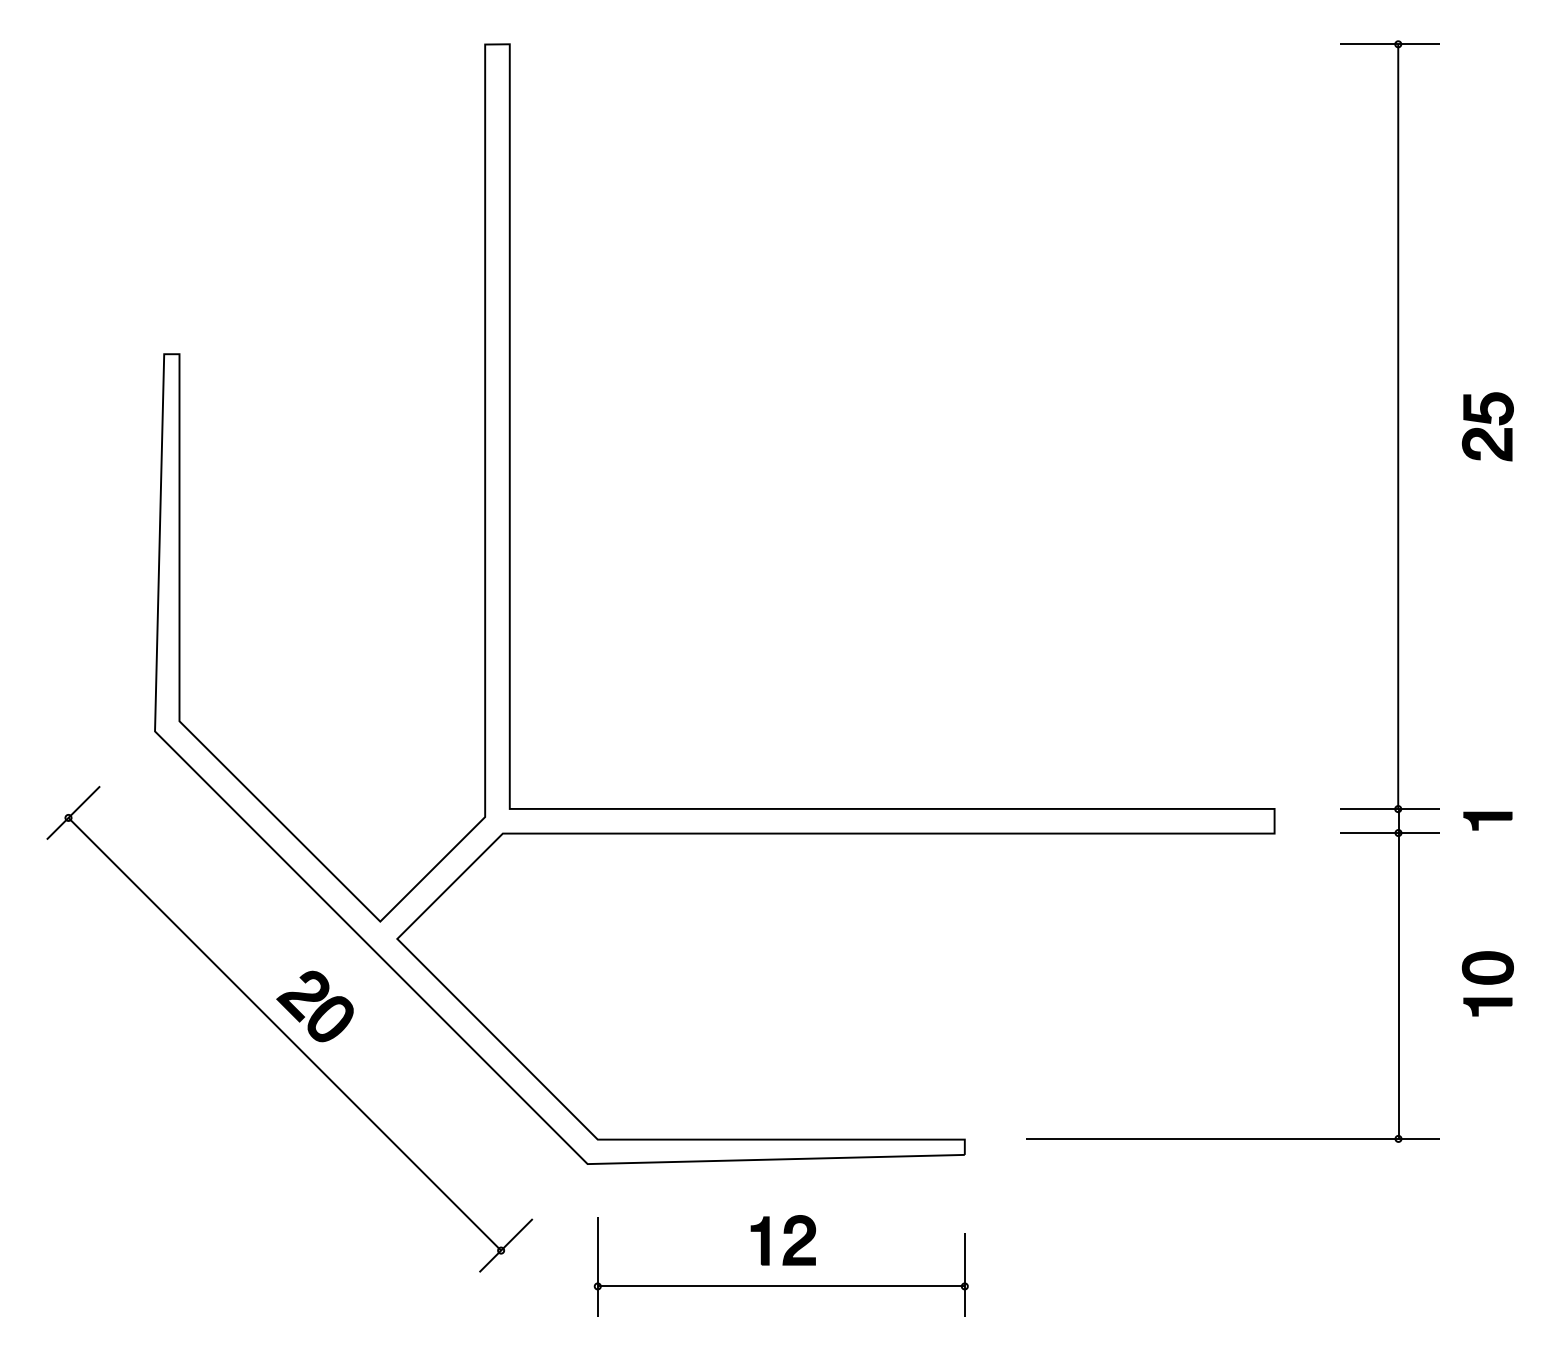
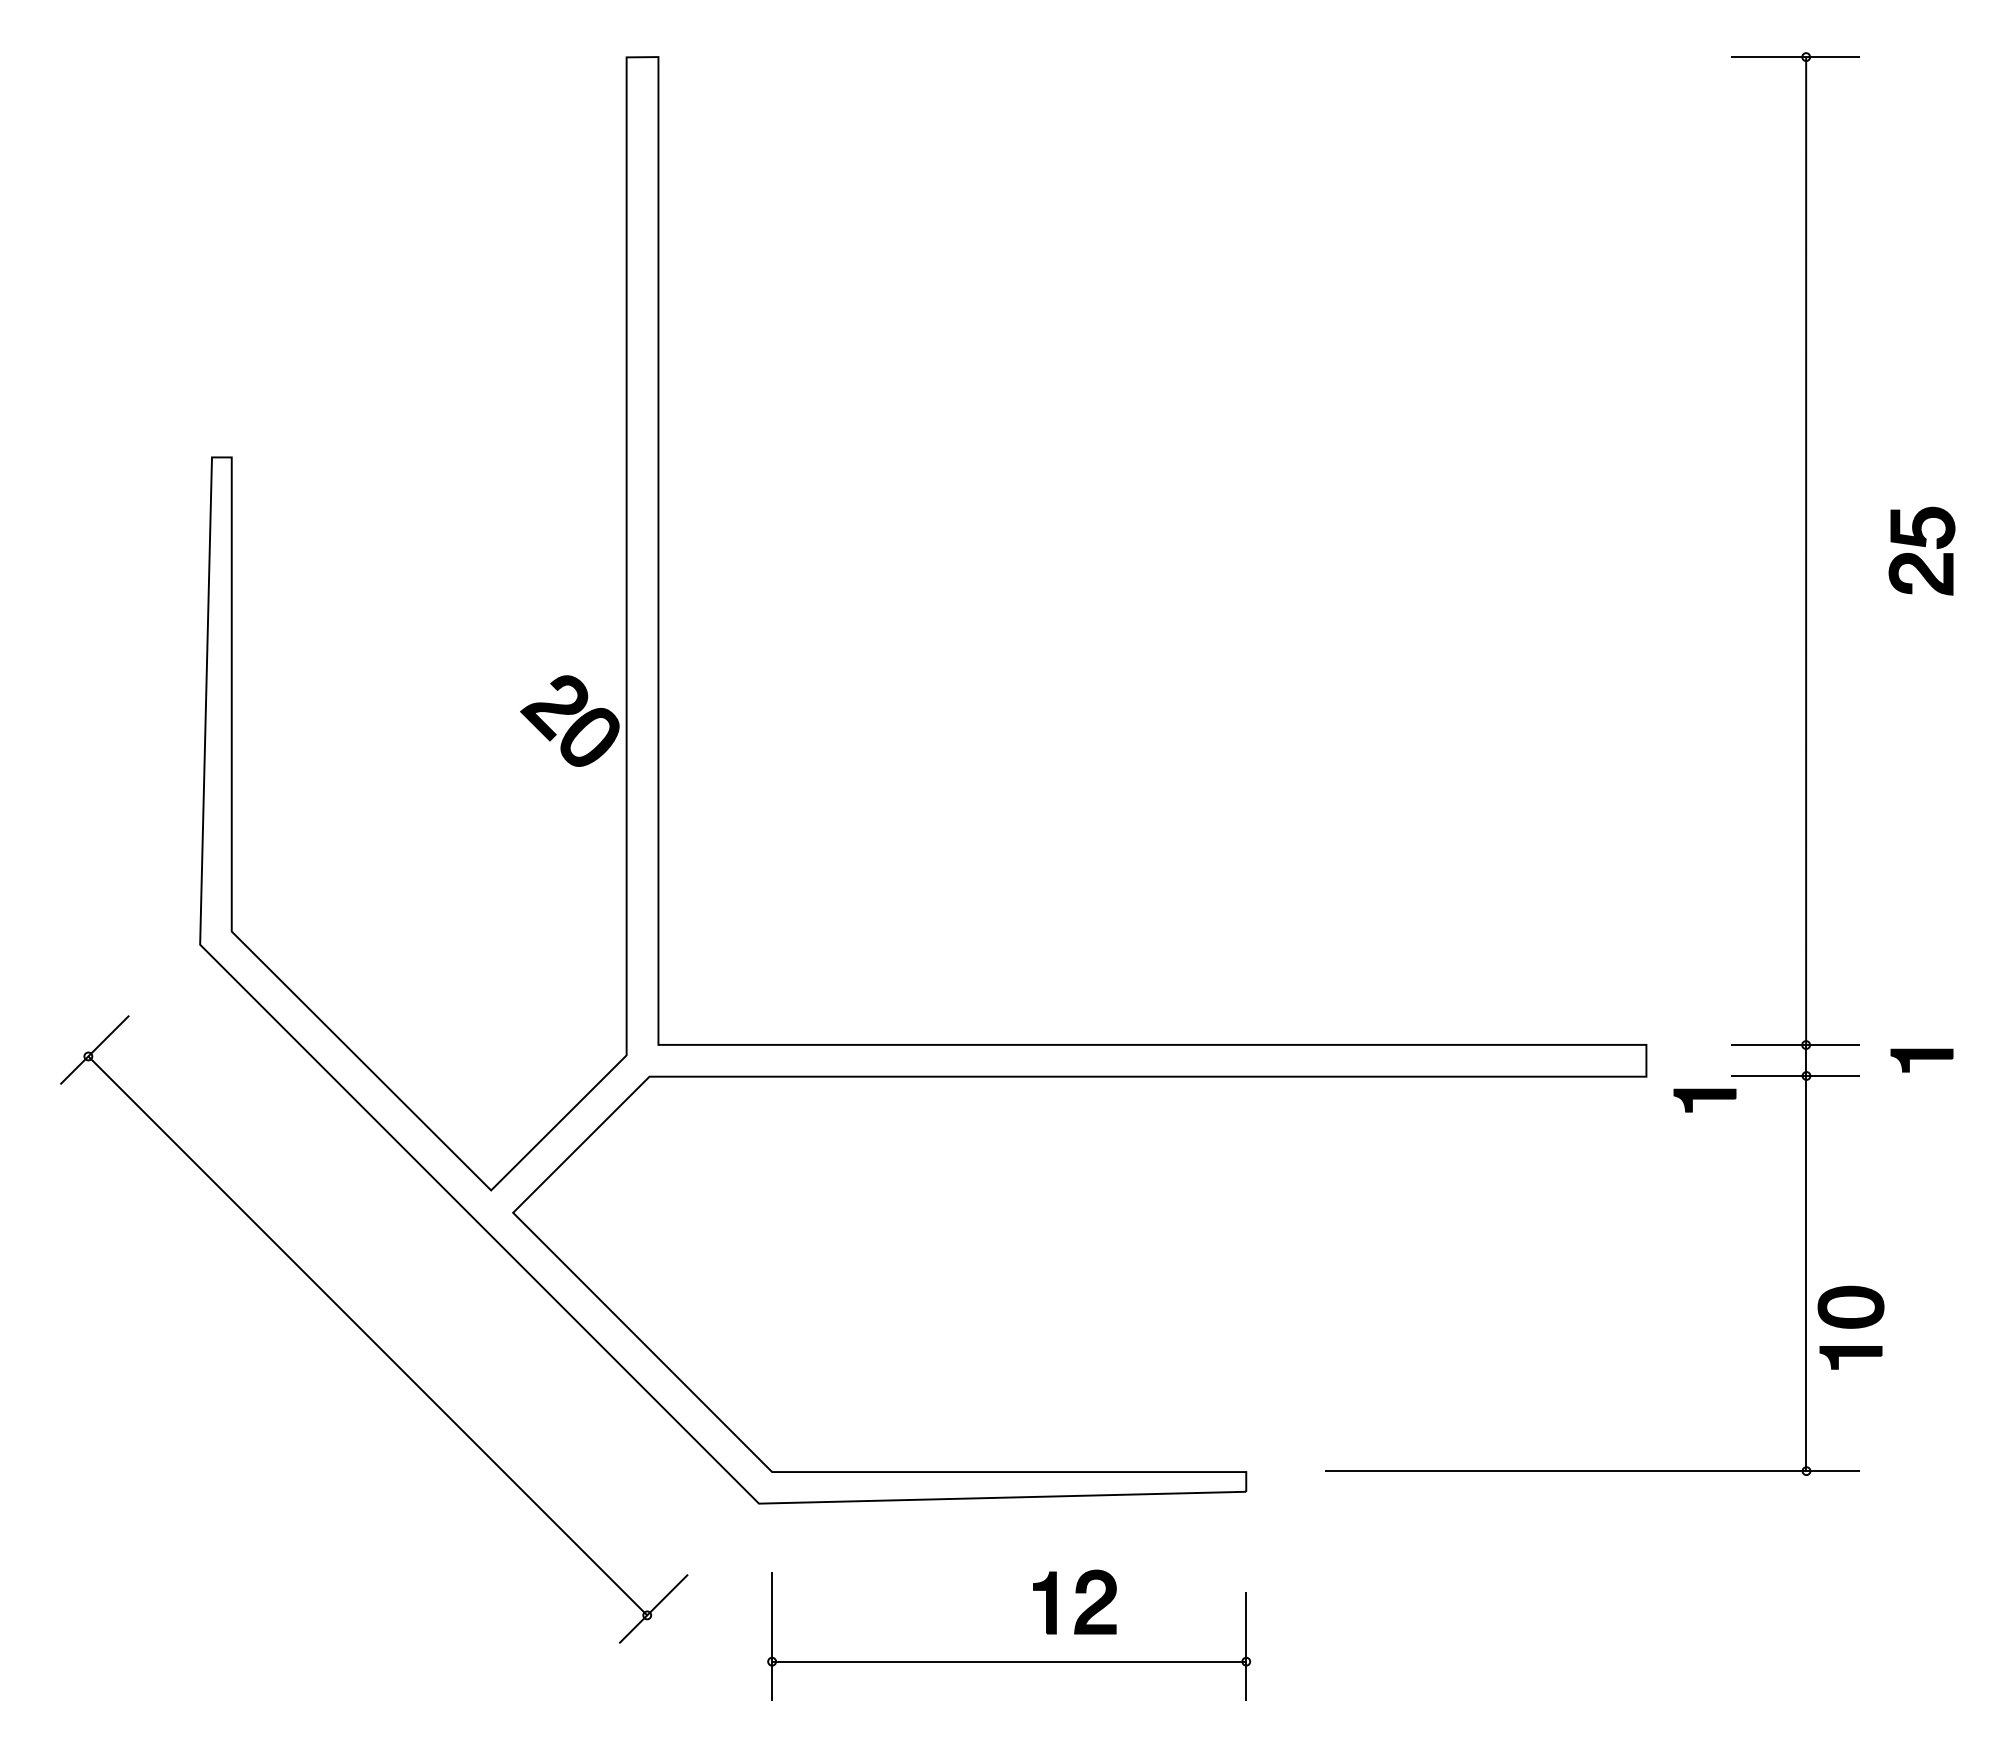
part: (1319, 852) -> (1704, 1100), added
part: (1487, 983) -> (1850, 1327), moved
part: (314, 1006) -> (569, 720), moved
part: (783, 1233) -> (1075, 1593), moved

